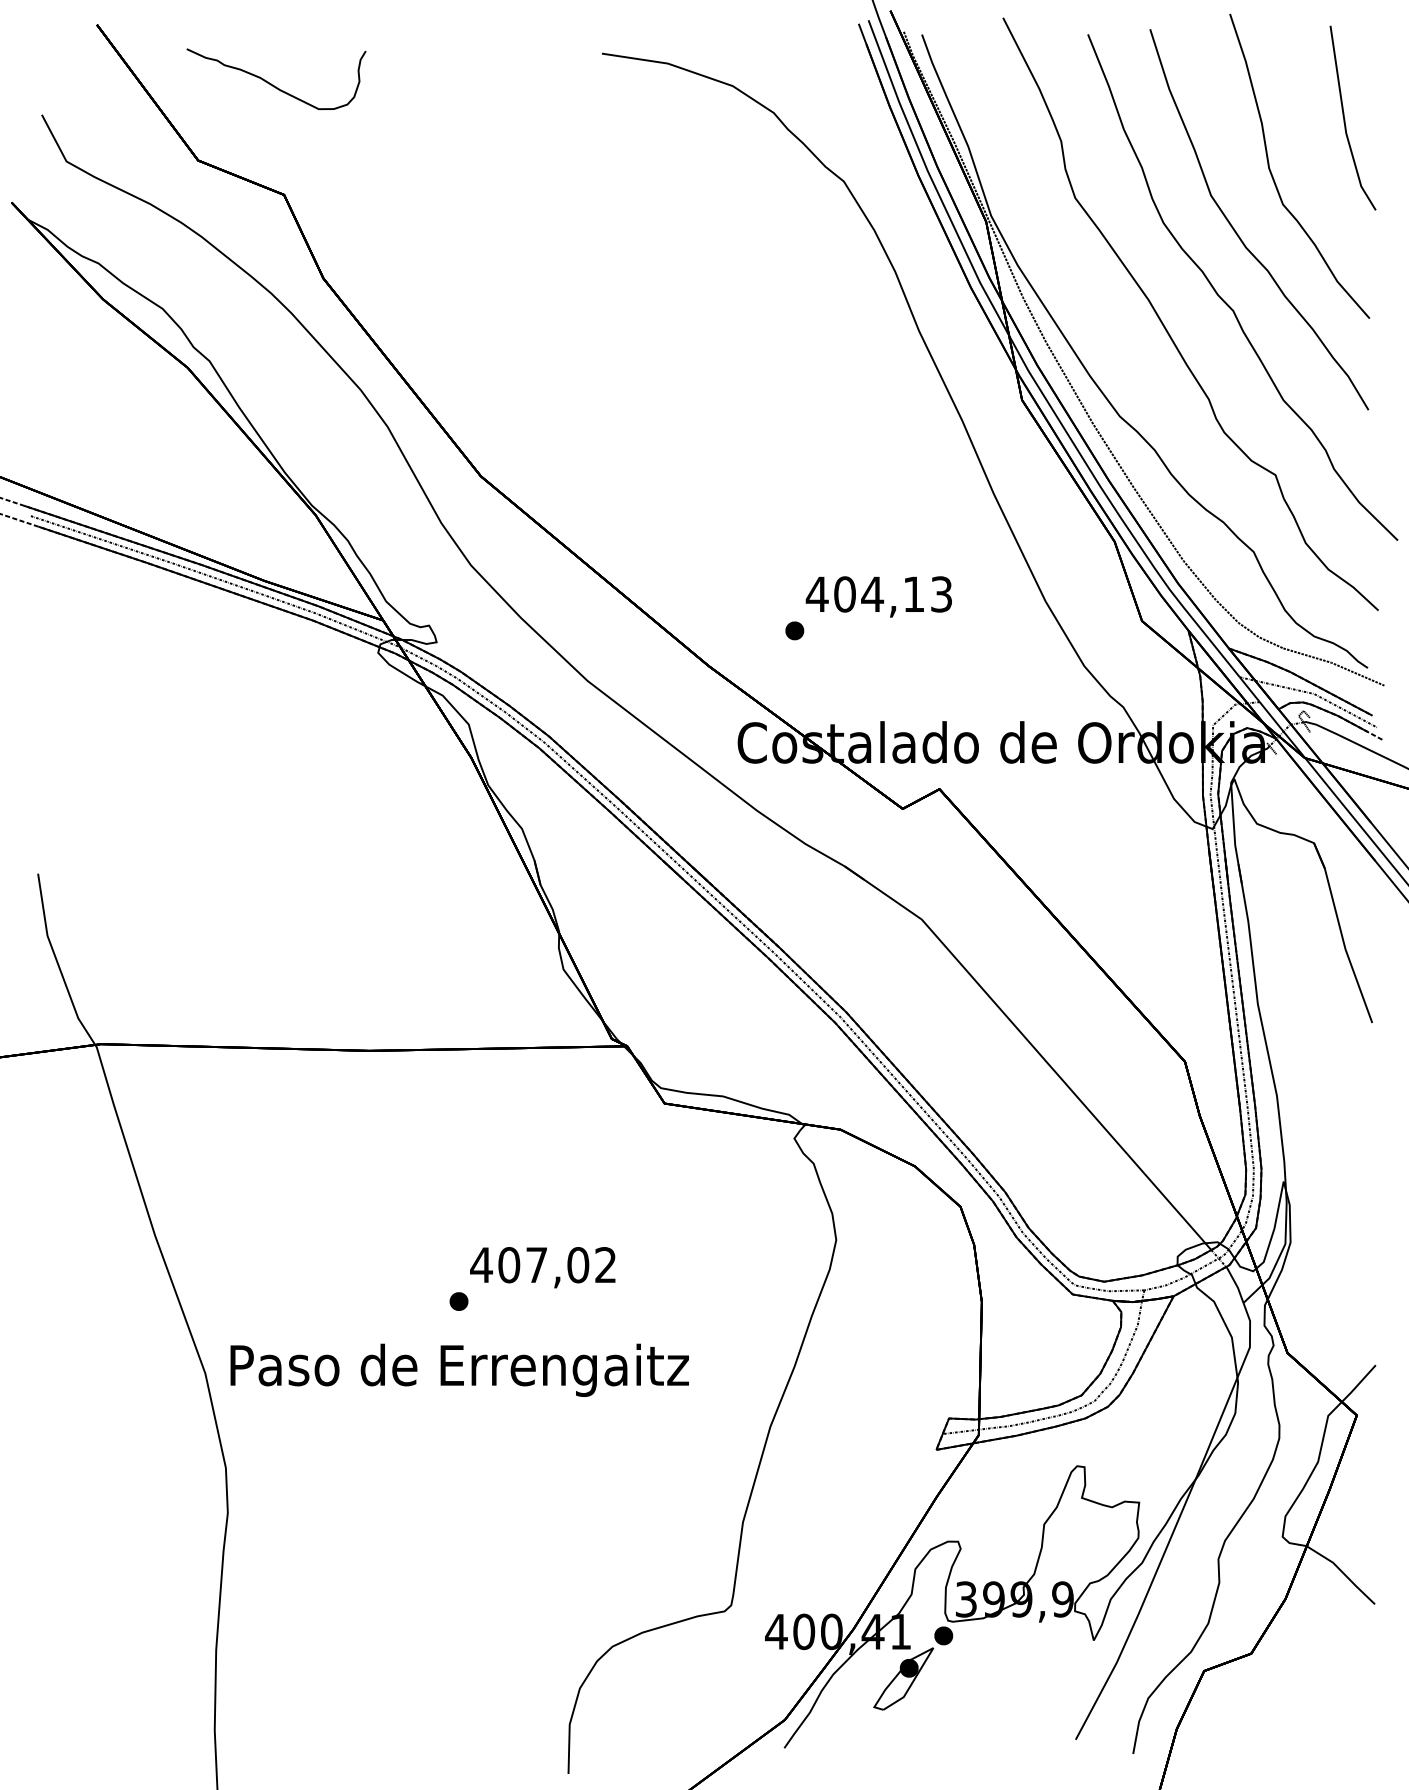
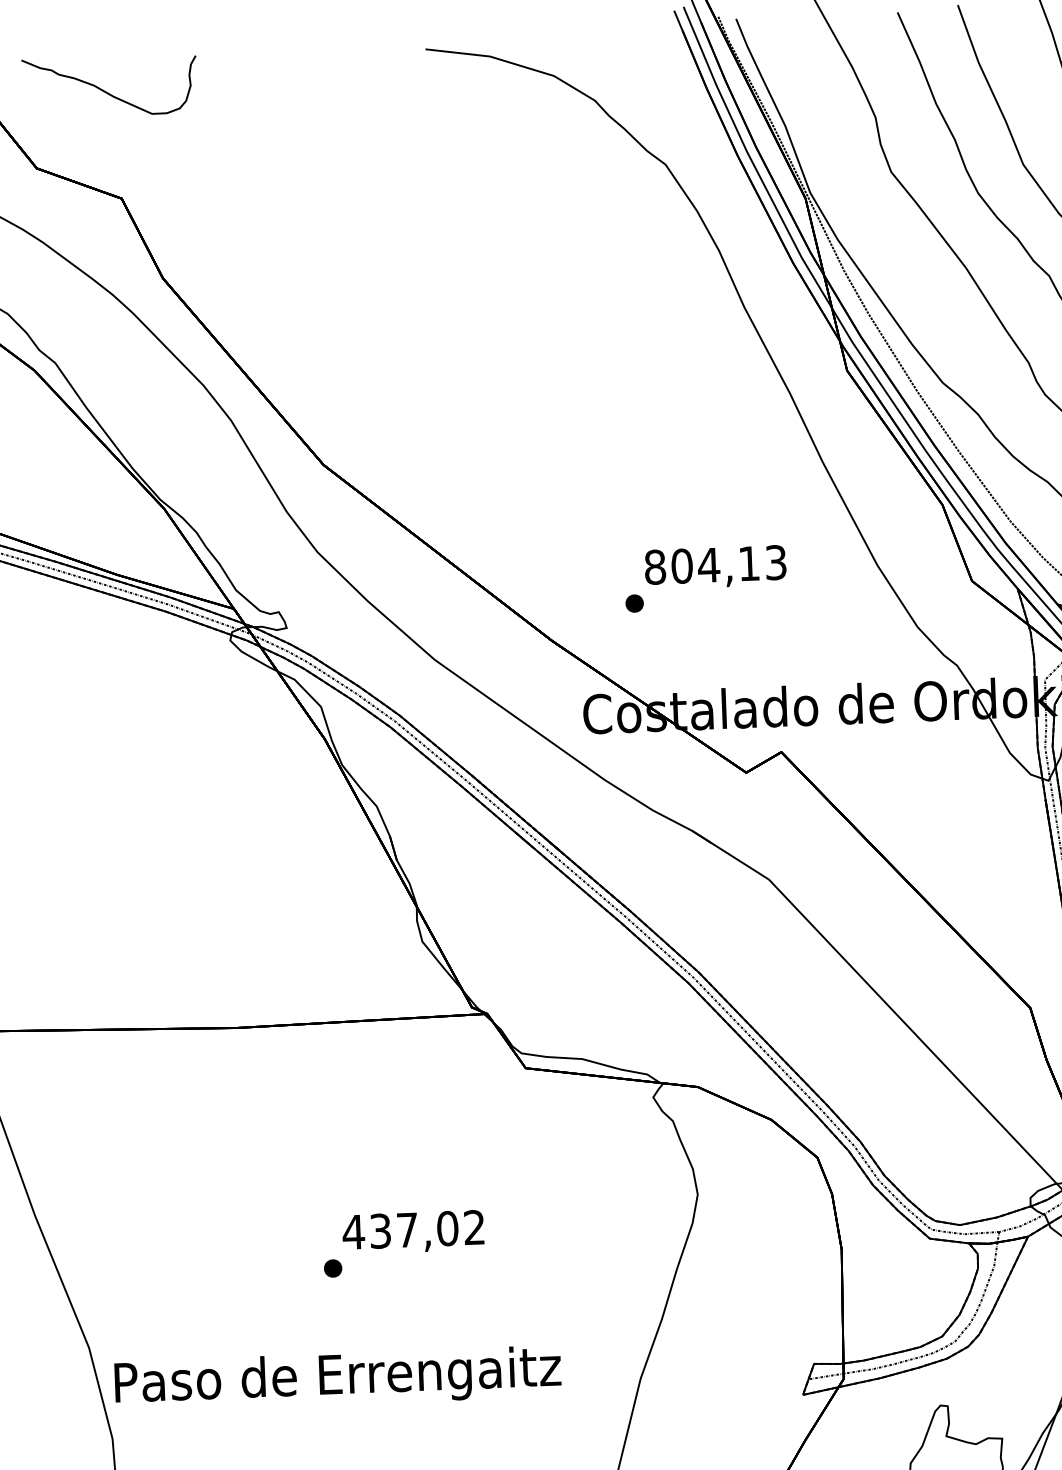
text: (816, 594) -> (654, 567), 404,13 -> 804,13
text: (509, 1265) -> (380, 1231), 407,02 -> 437,02
text: (459, 1369) -> (337, 1378), moved

